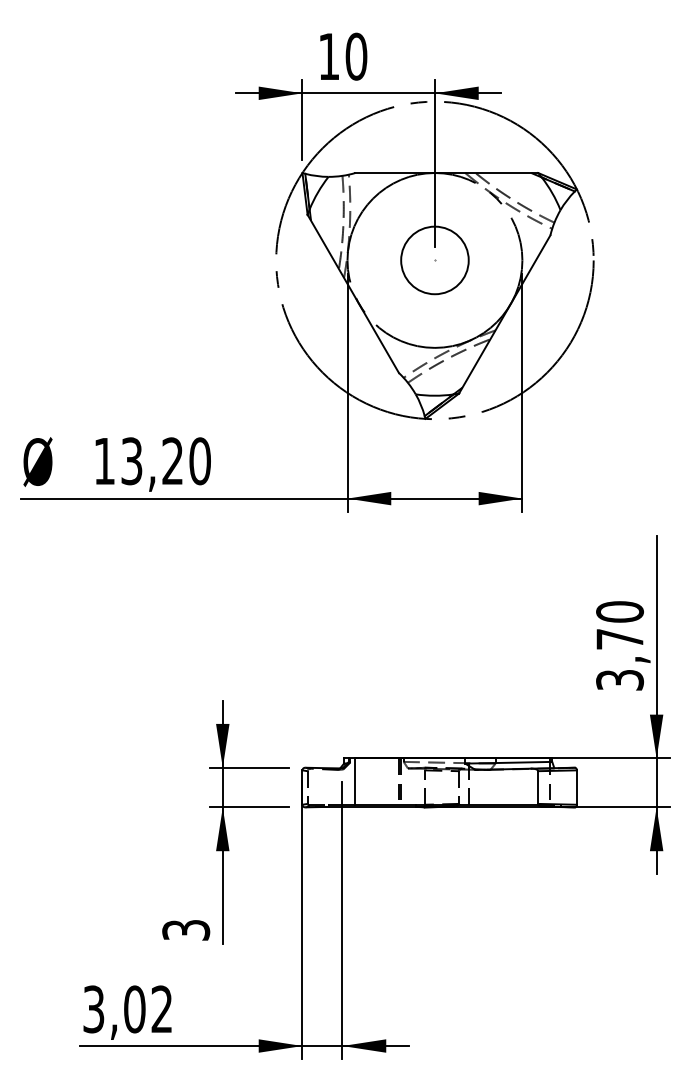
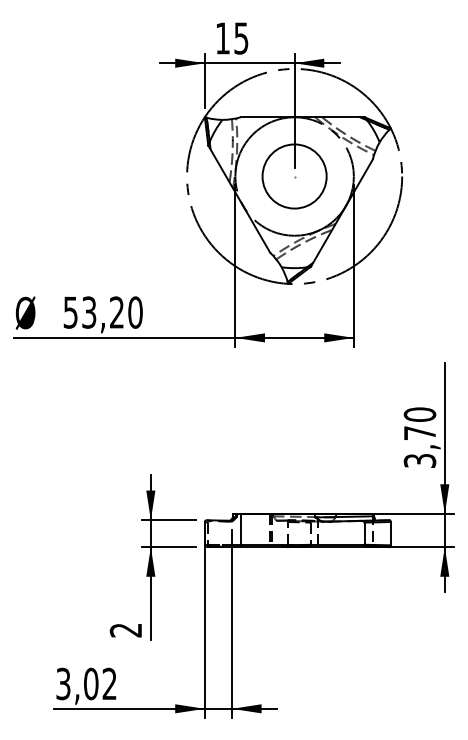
text: (356, 56) -> (241, 38), 10 -> 15
circle: (434, 260) -> (294, 176), size x1.4
text: (104, 461) -> (70, 312), 13,20 -> 53,20
text: (186, 930) -> (126, 630), 3 -> 2

